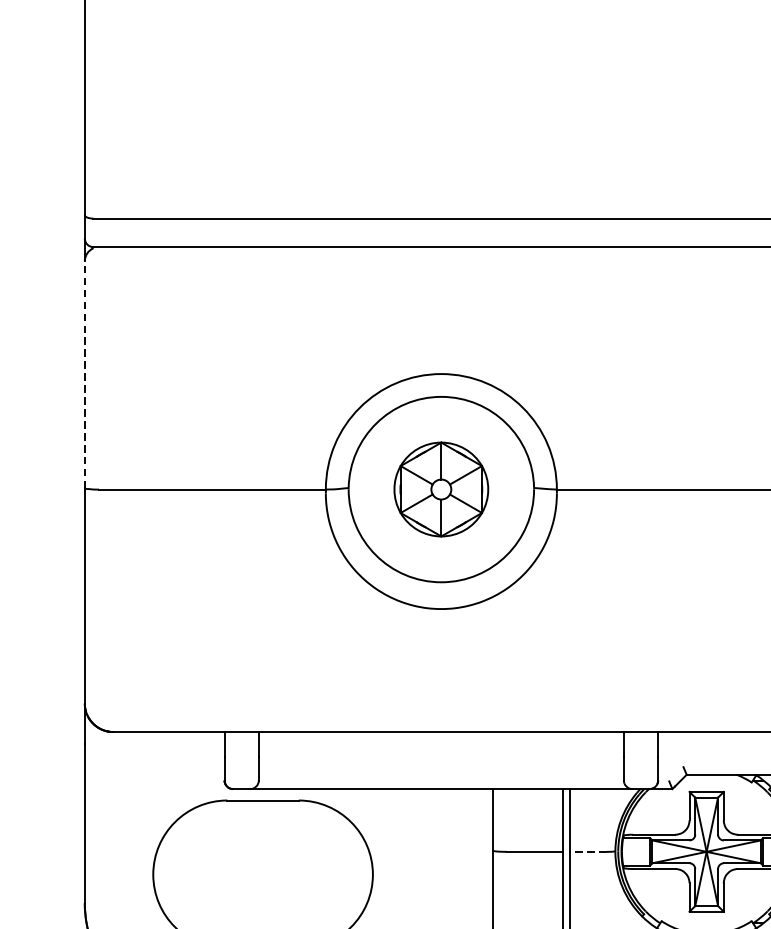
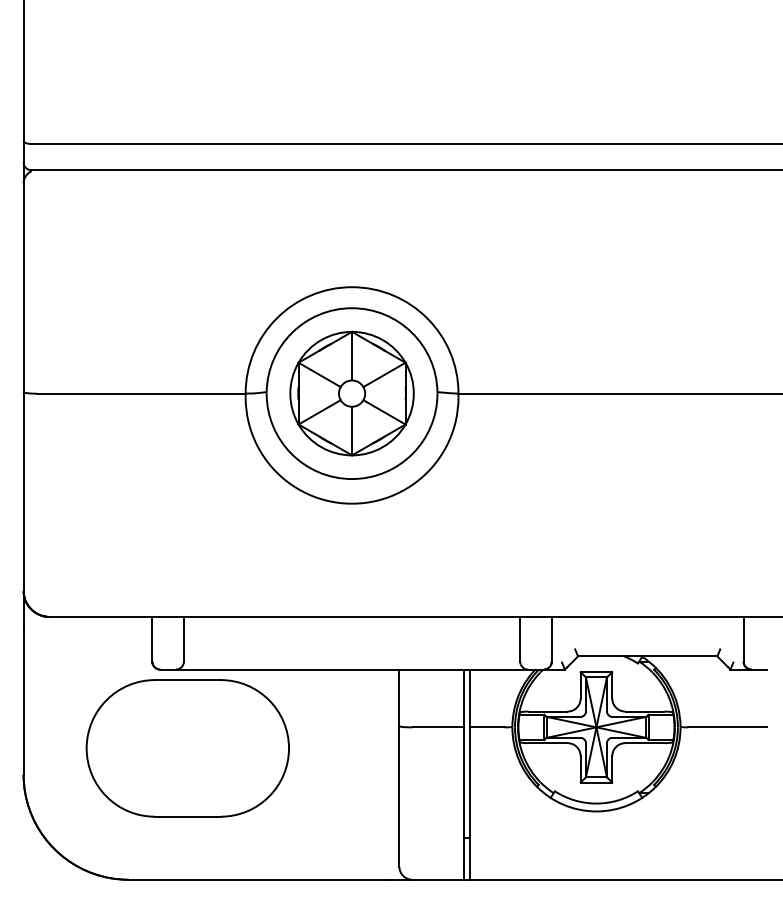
line: (84, 374) -> (23, 287), dashed -> solid
part: (440, 489) -> (351, 393), size x1.43
line: (587, 851) -> (486, 727), dashed -> solid

